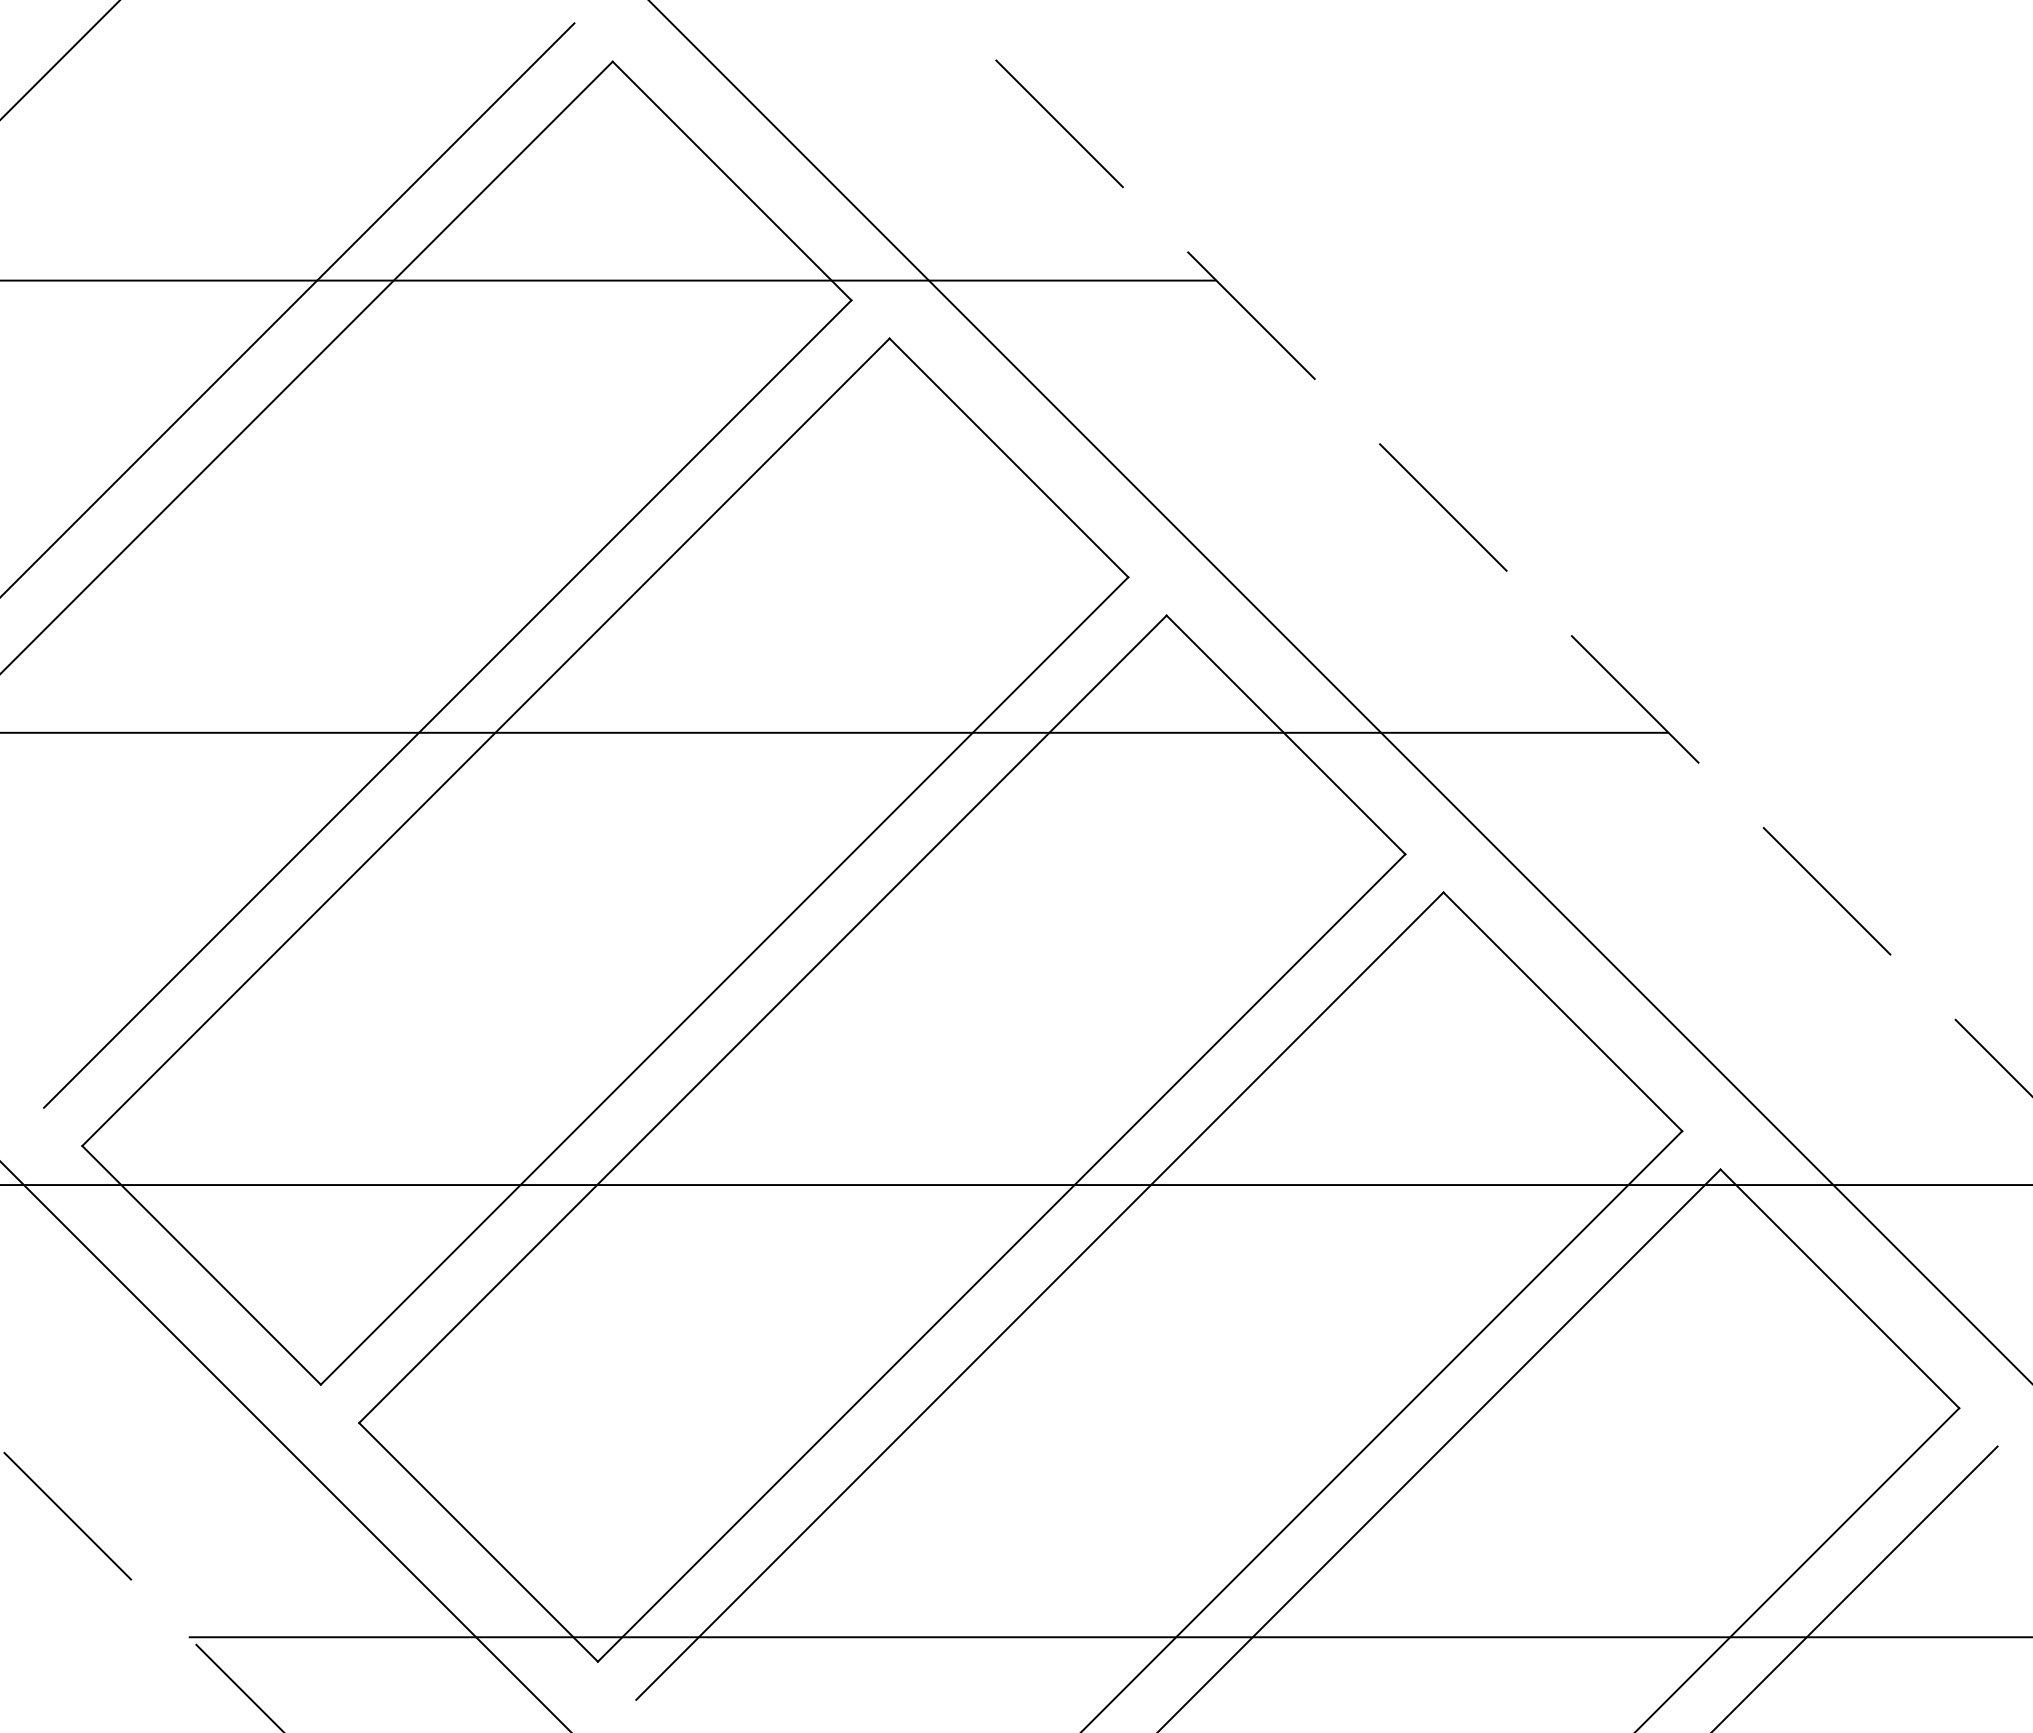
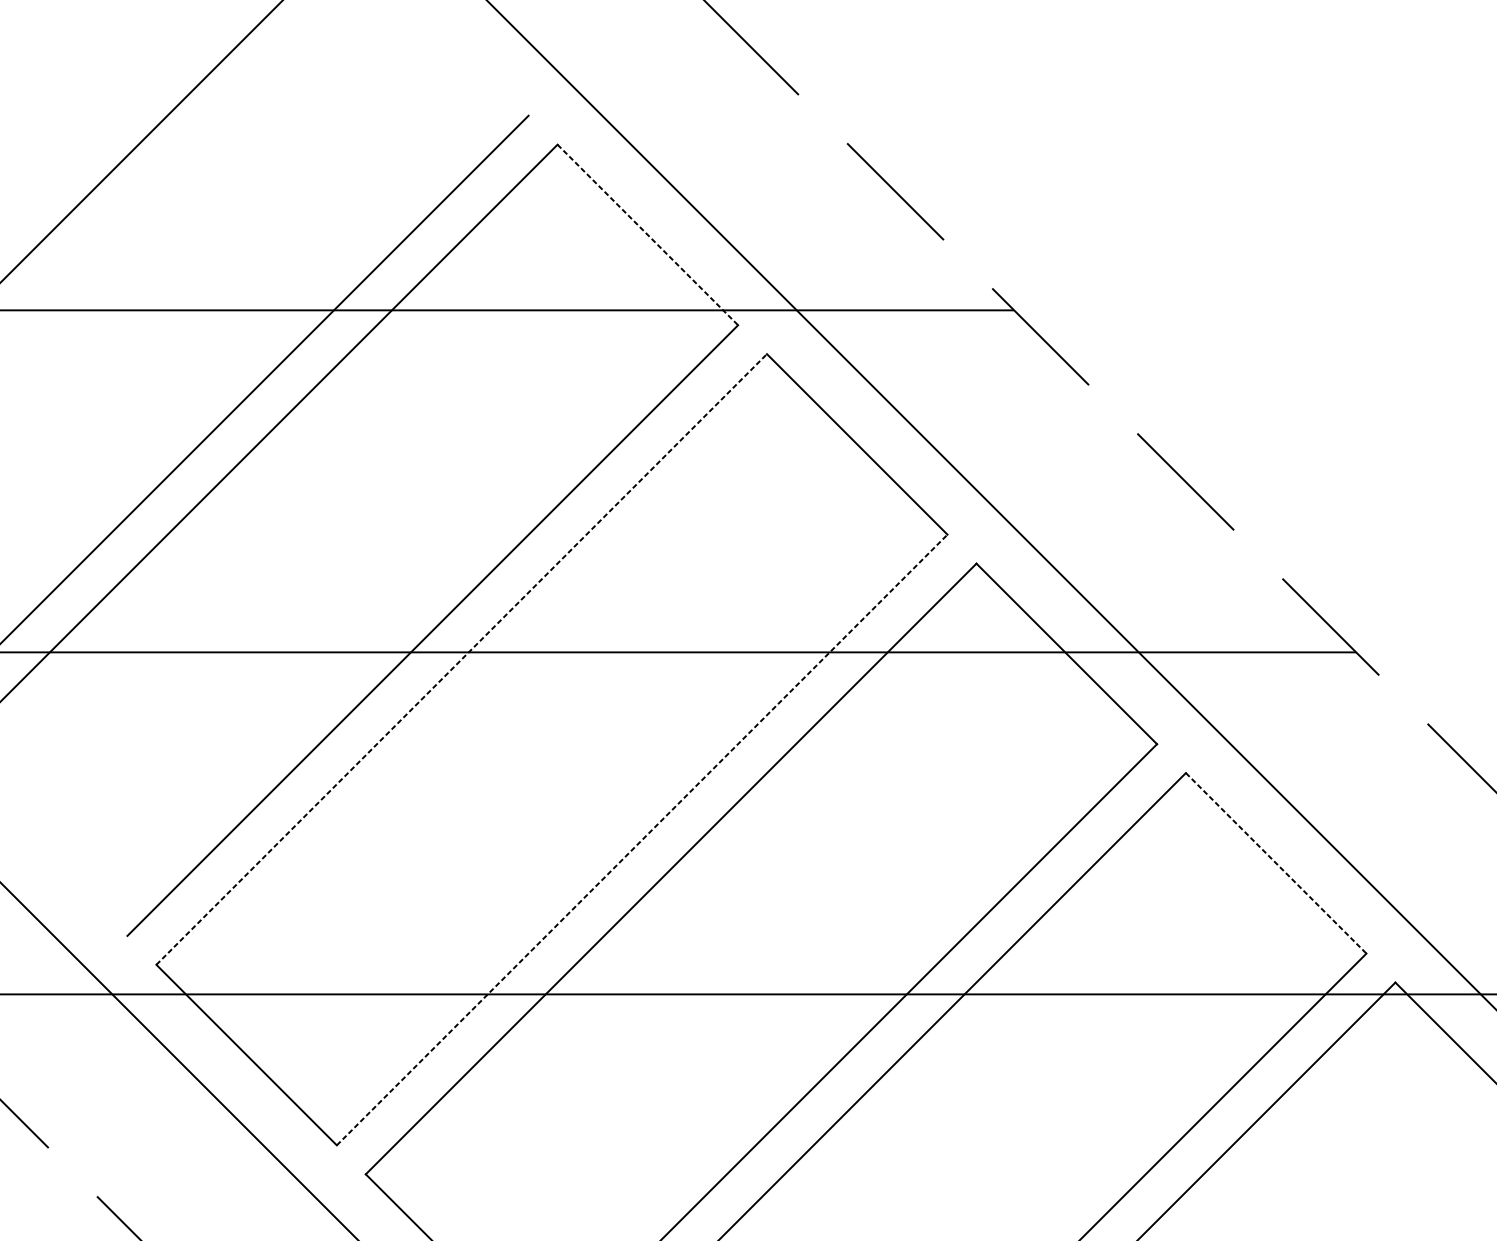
line: (732, 181) -> (648, 235), solid -> dashed
line: (485, 742) -> (461, 659), solid -> dashed
line: (724, 980) -> (642, 839), solid -> dashed
line: (1562, 1011) -> (1275, 863), solid -> dashed

